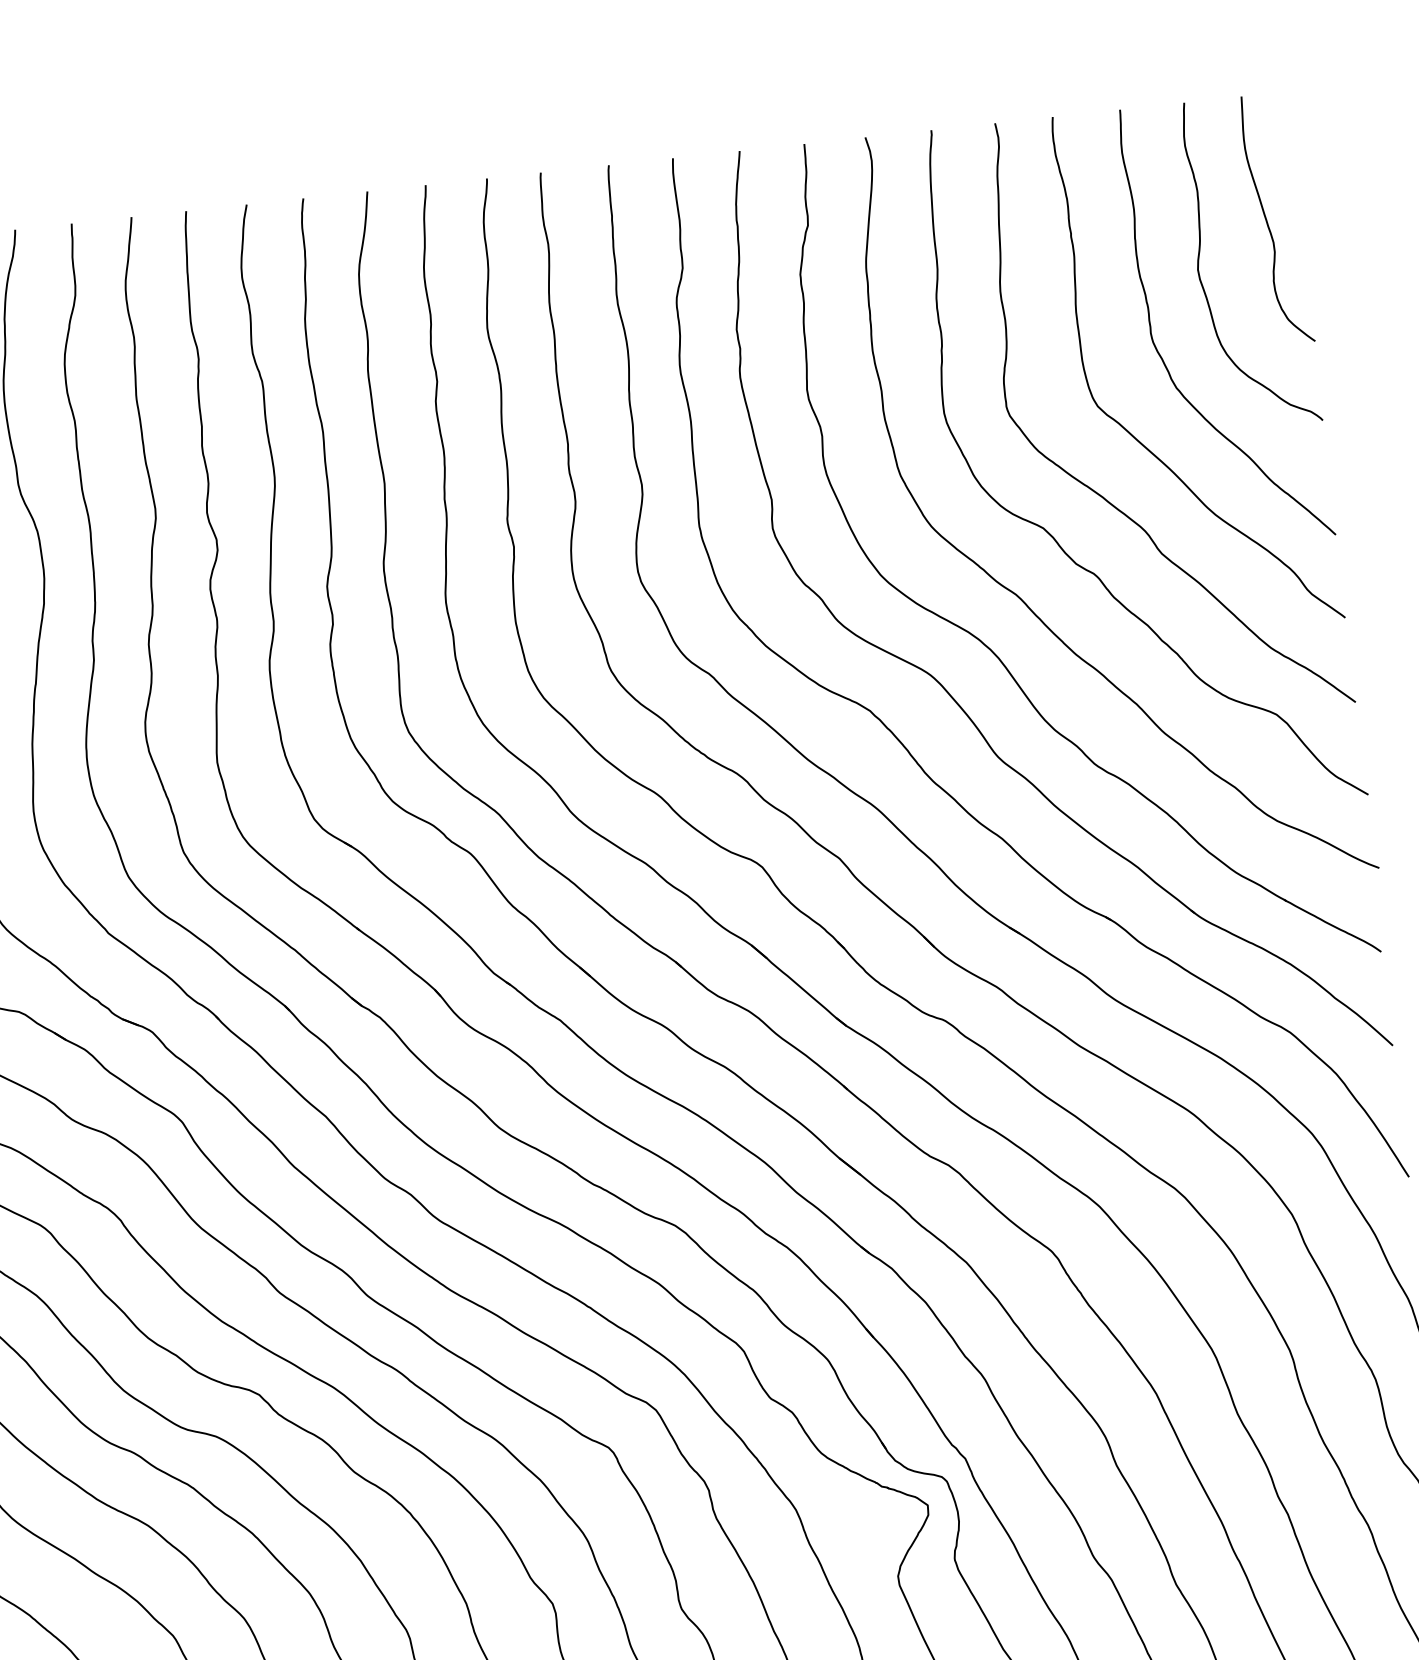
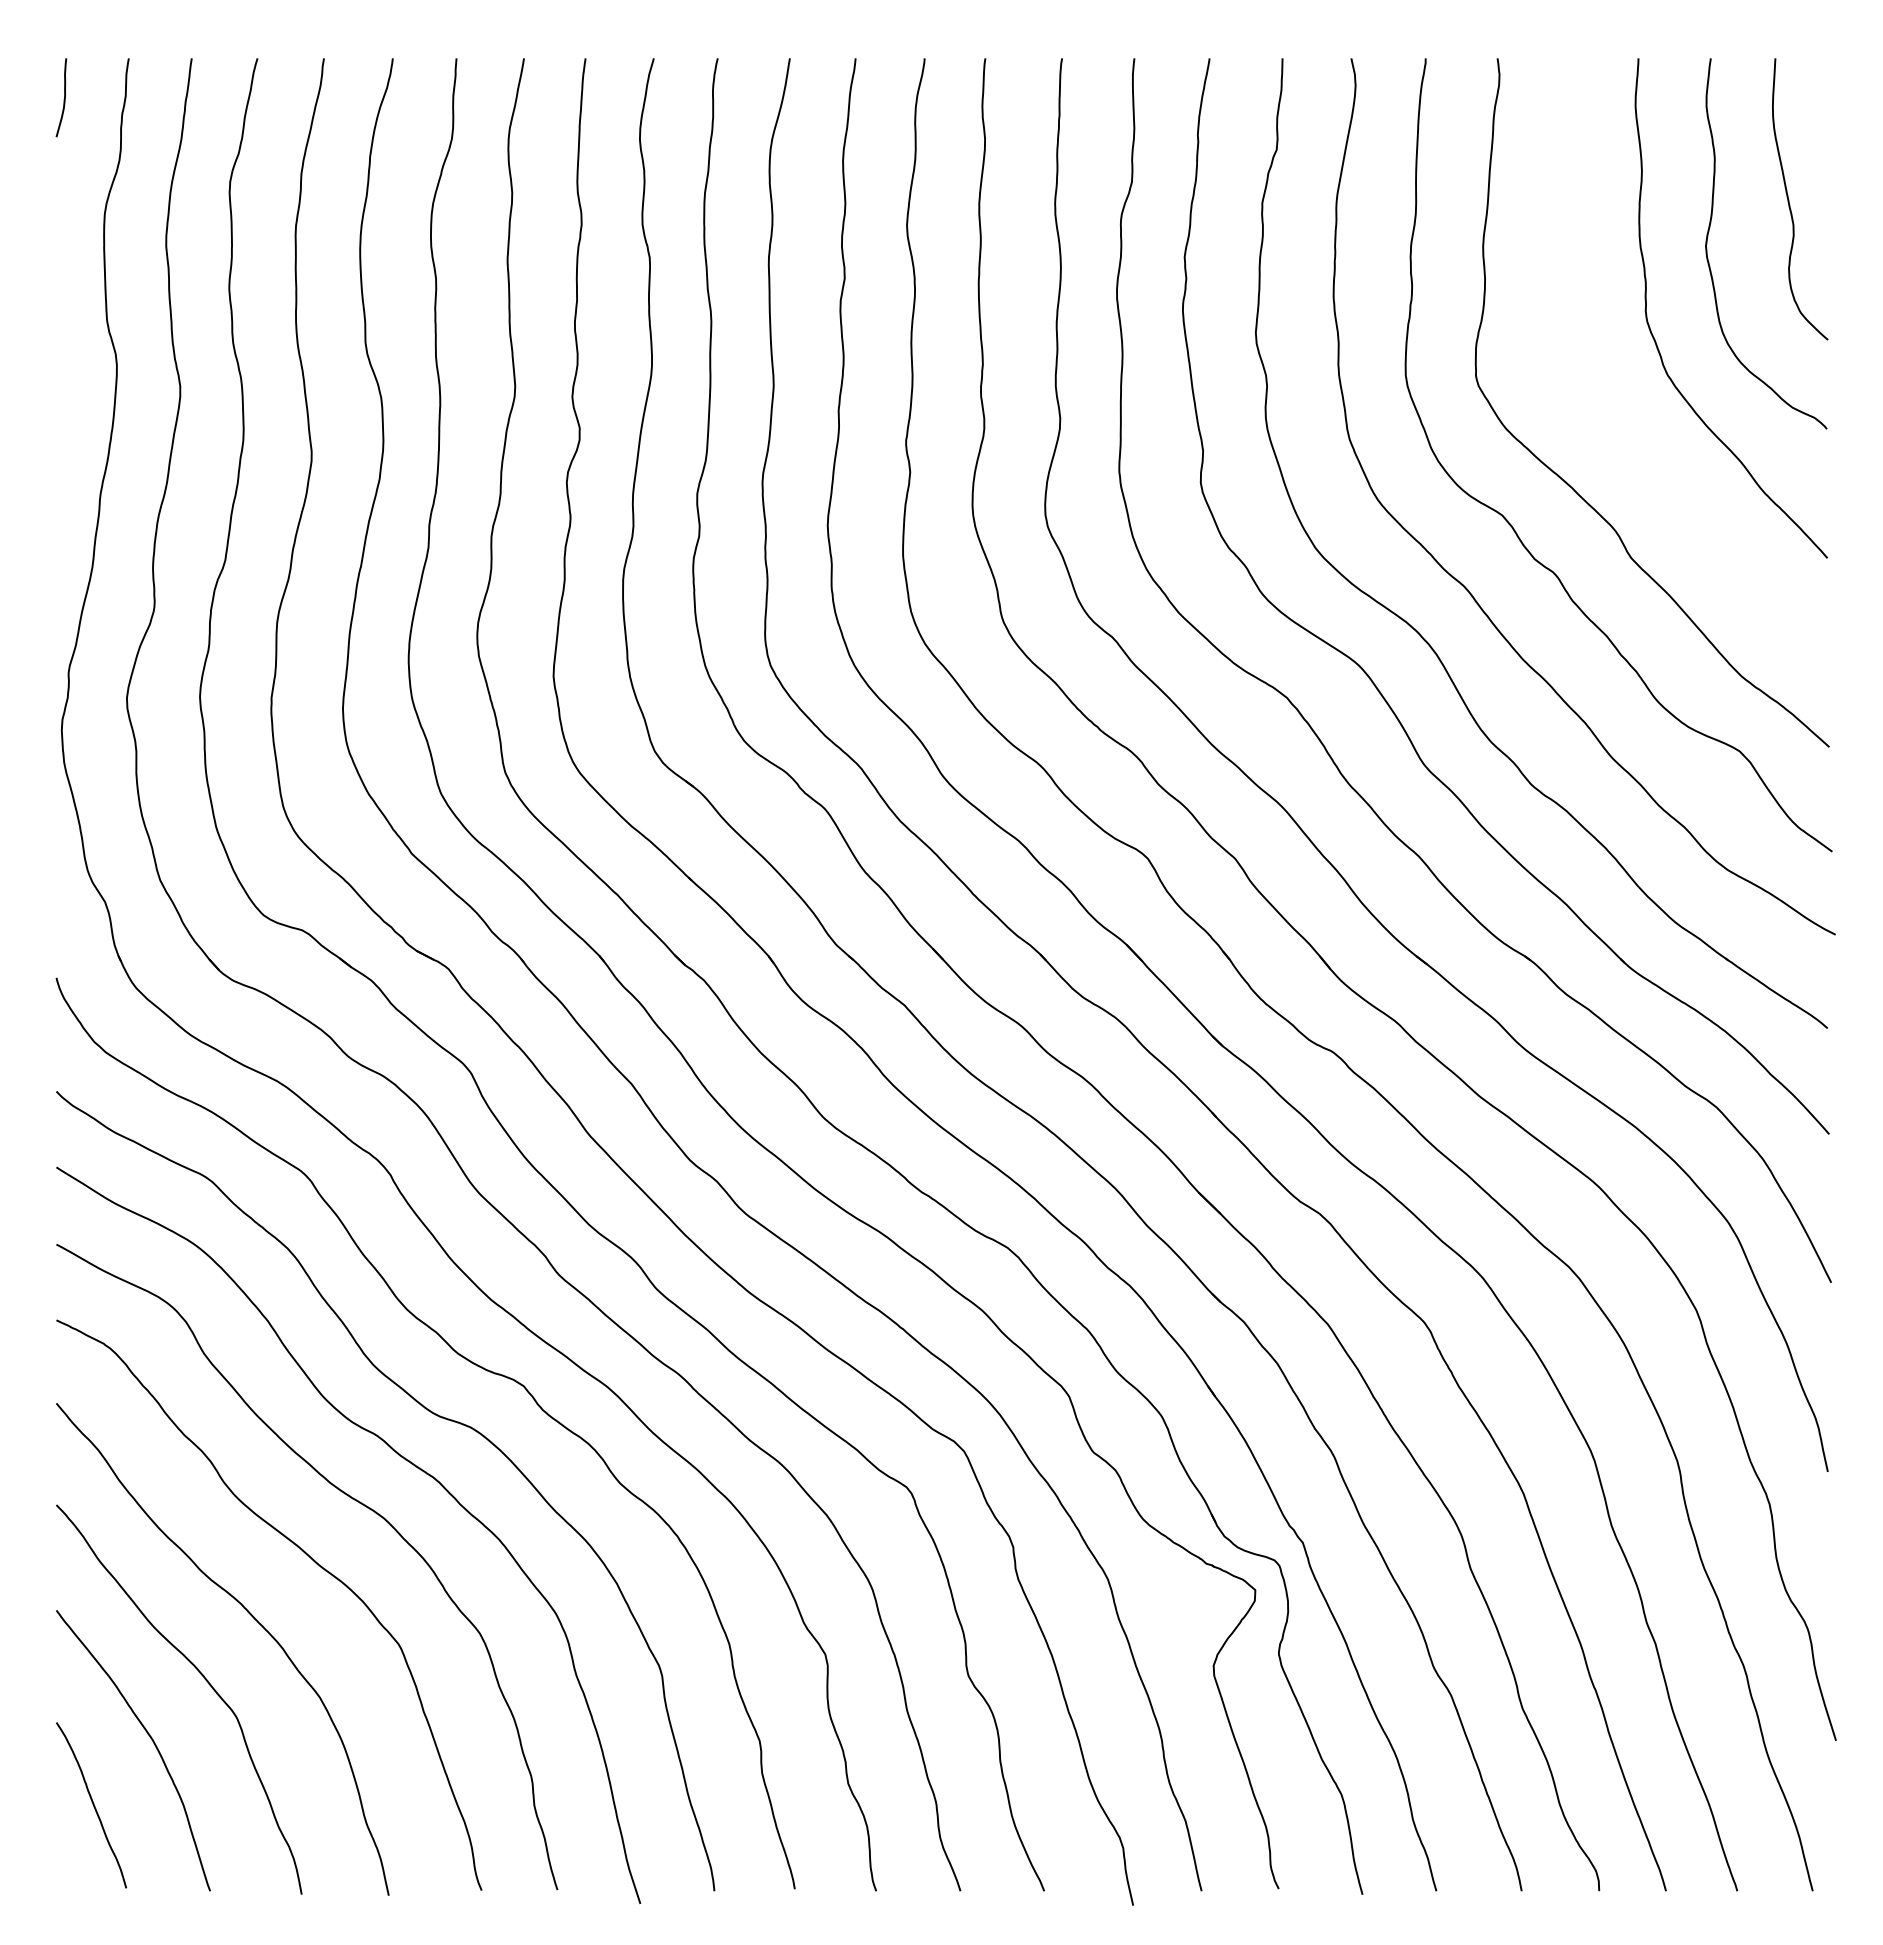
curve: (1136, 438) -> (1617, 426), removed

